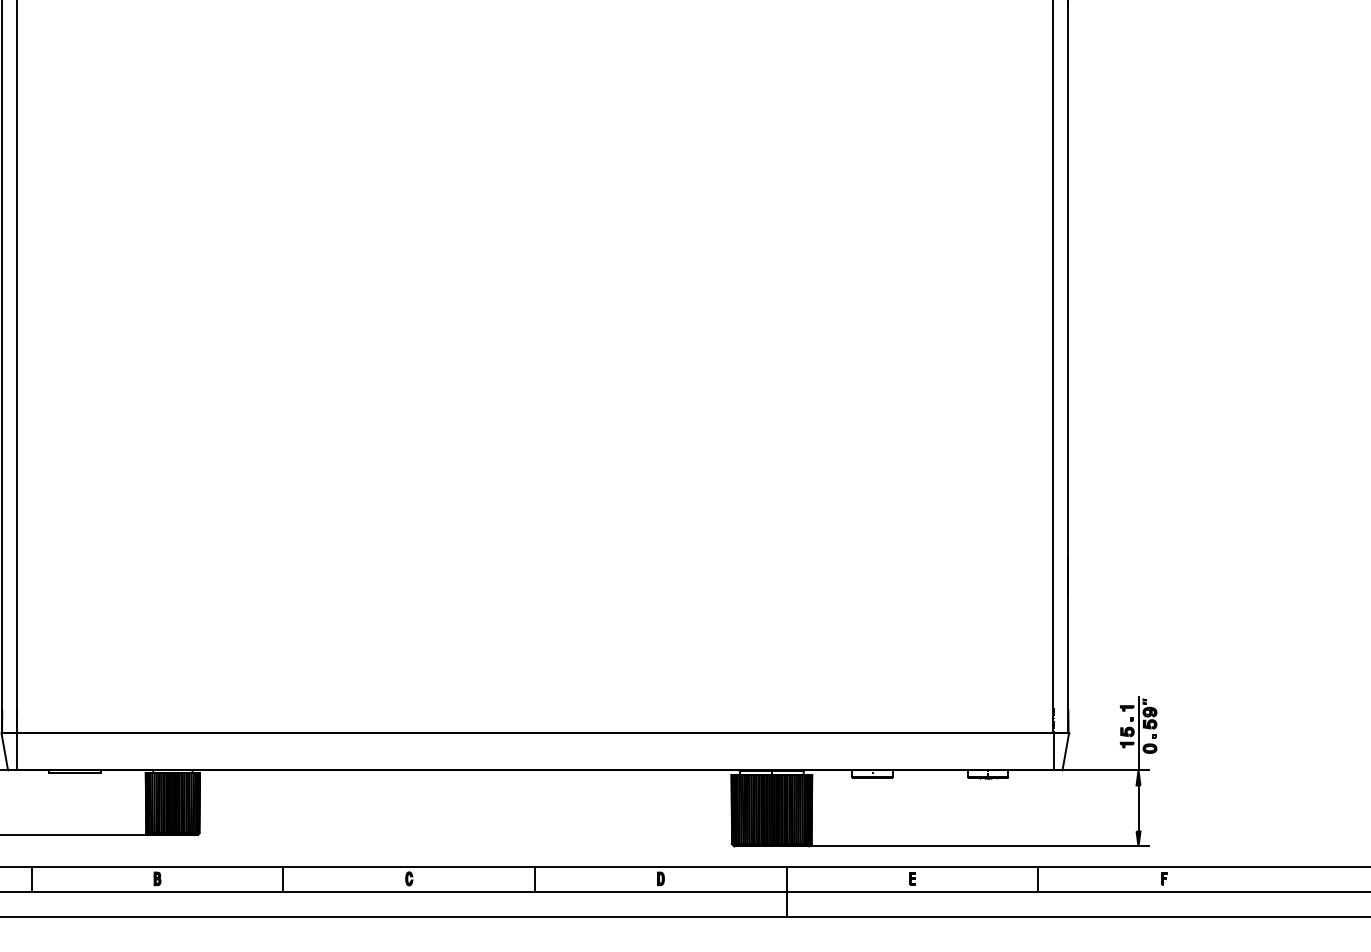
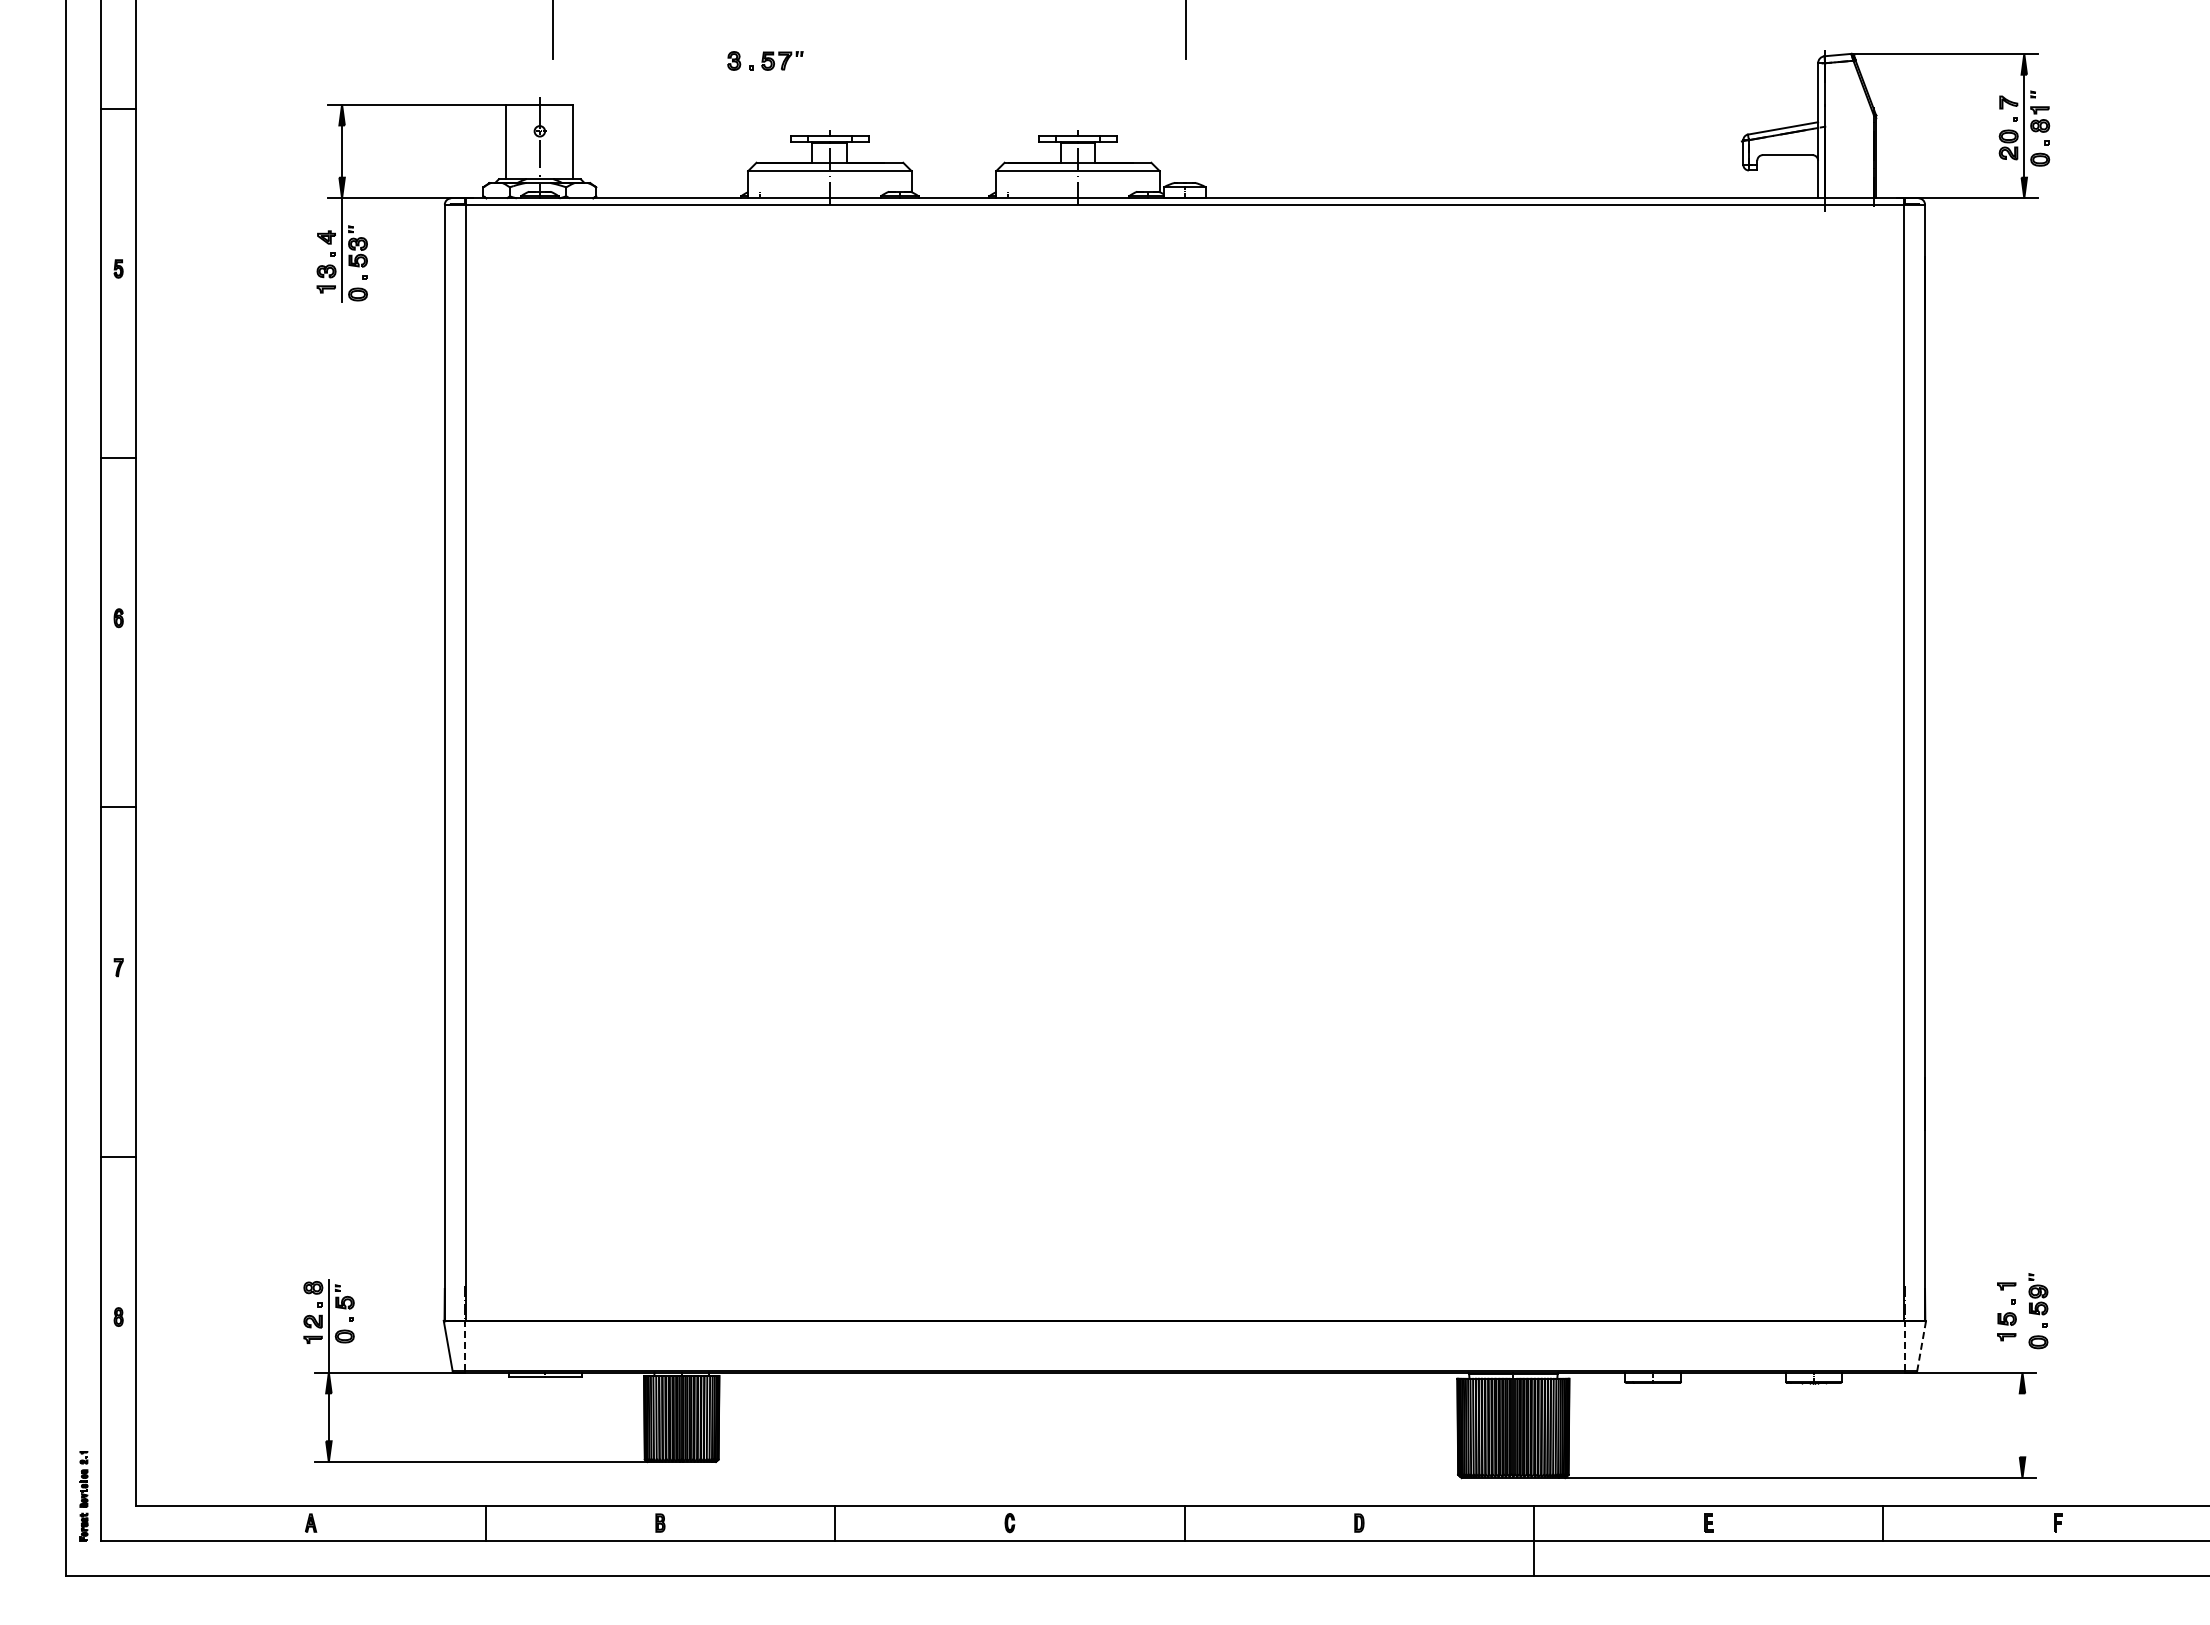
line: (1138, 733) -> (2022, 1321), removed
line: (16, 750) -> (464, 1345), solid -> dashed
line: (1054, 750) -> (1905, 1345), solid -> dashed
line: (1065, 751) -> (1921, 1346), solid -> dashed
line: (1138, 808) -> (2022, 1425), removed

